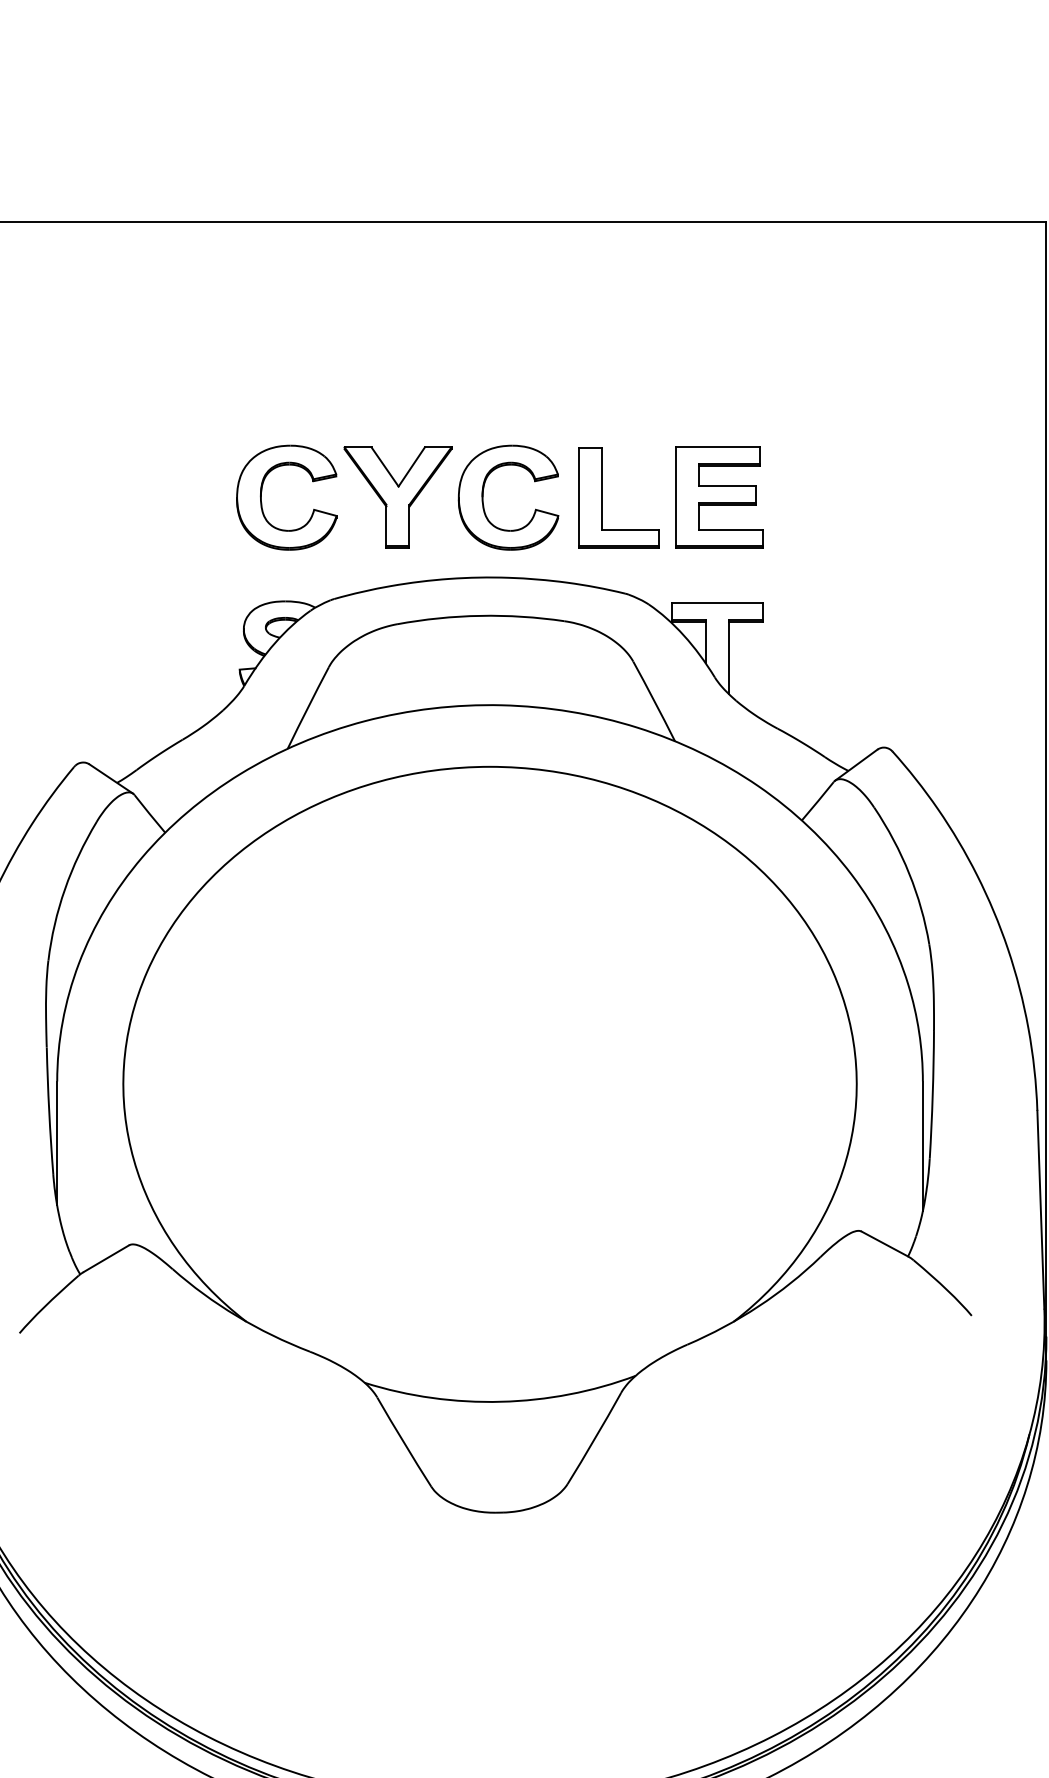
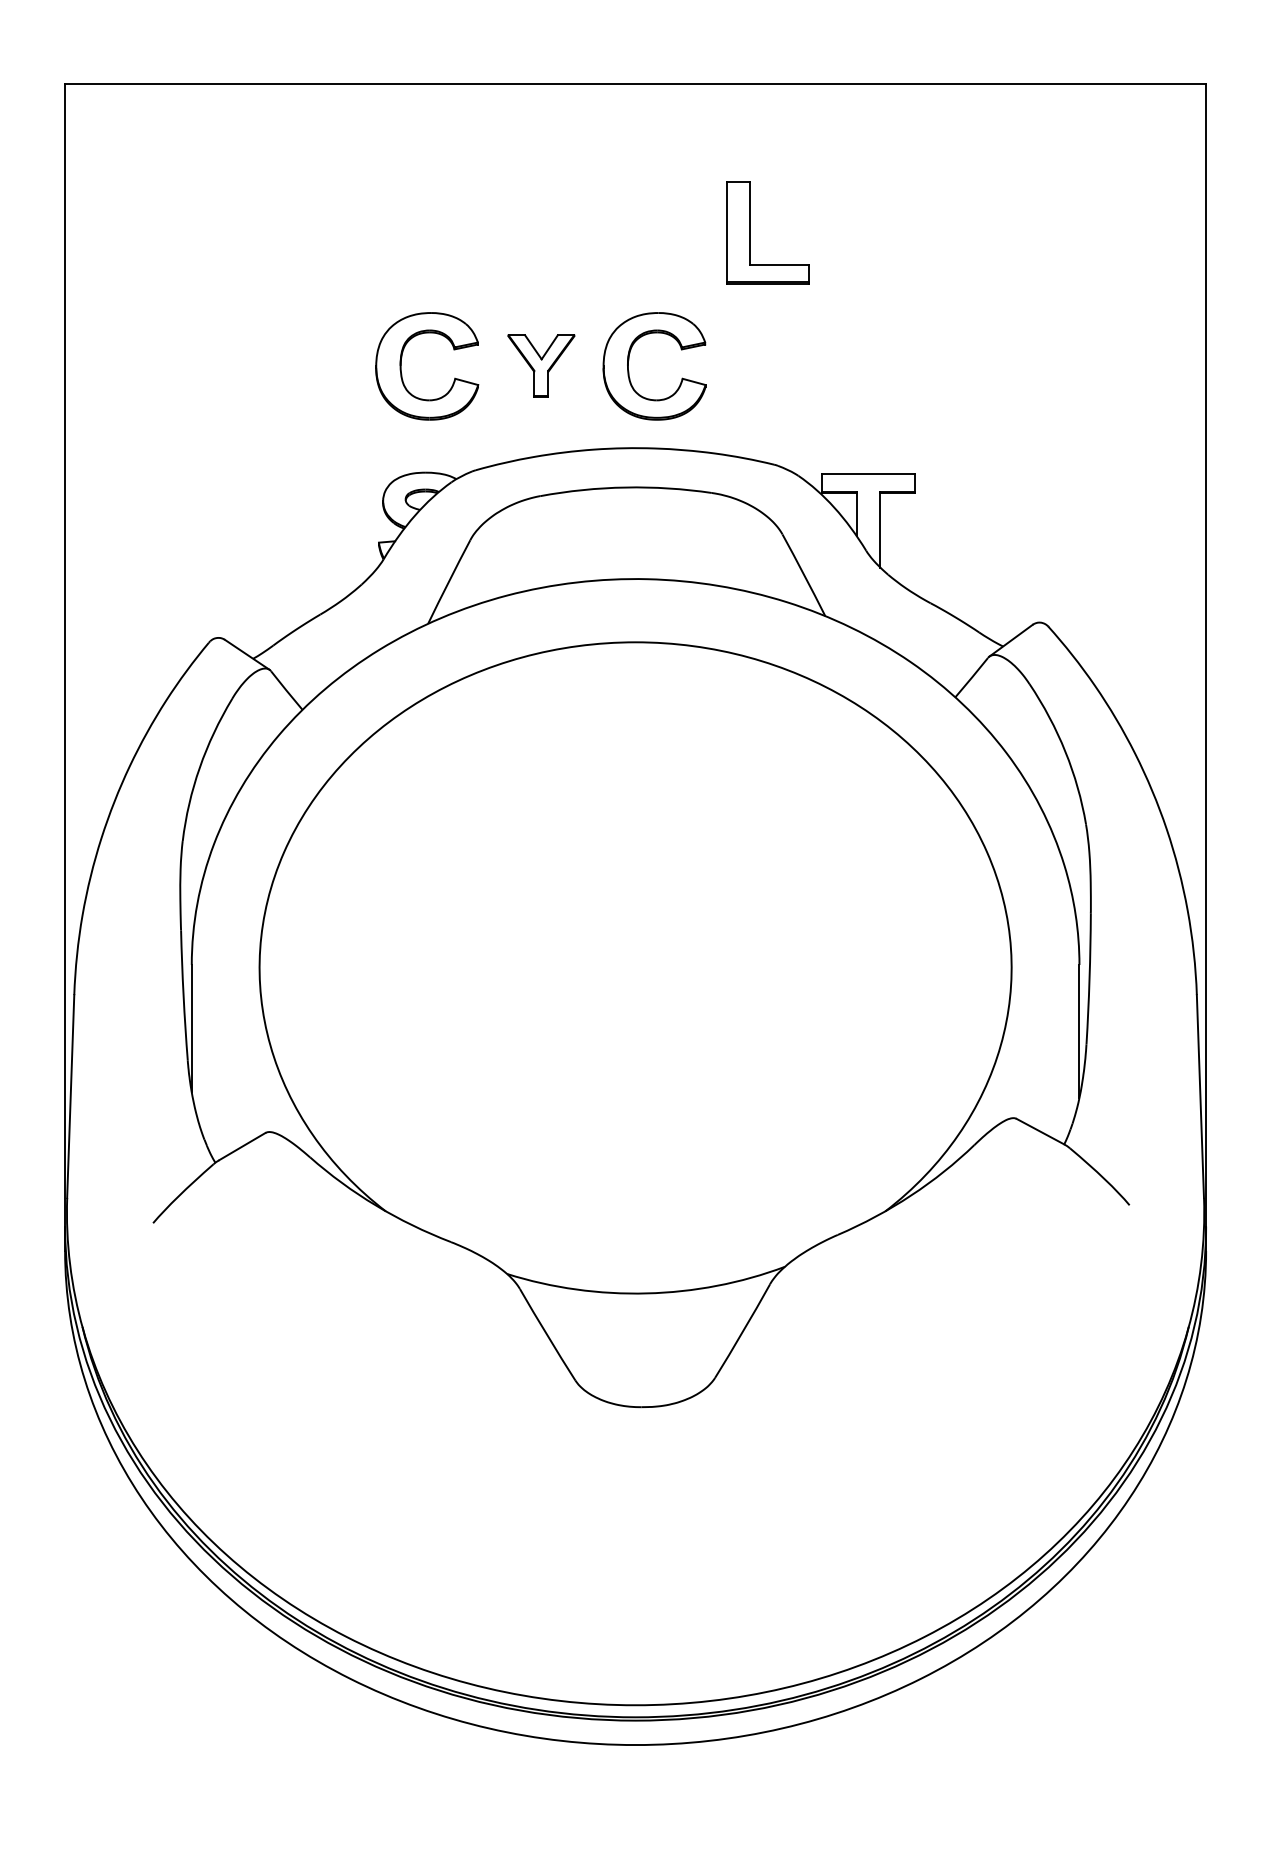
part: (398, 496) -> (541, 365), size x0.6
part: (602, 497) -> (750, 232), moved
part: (719, 497) -> (870, 366), removed

